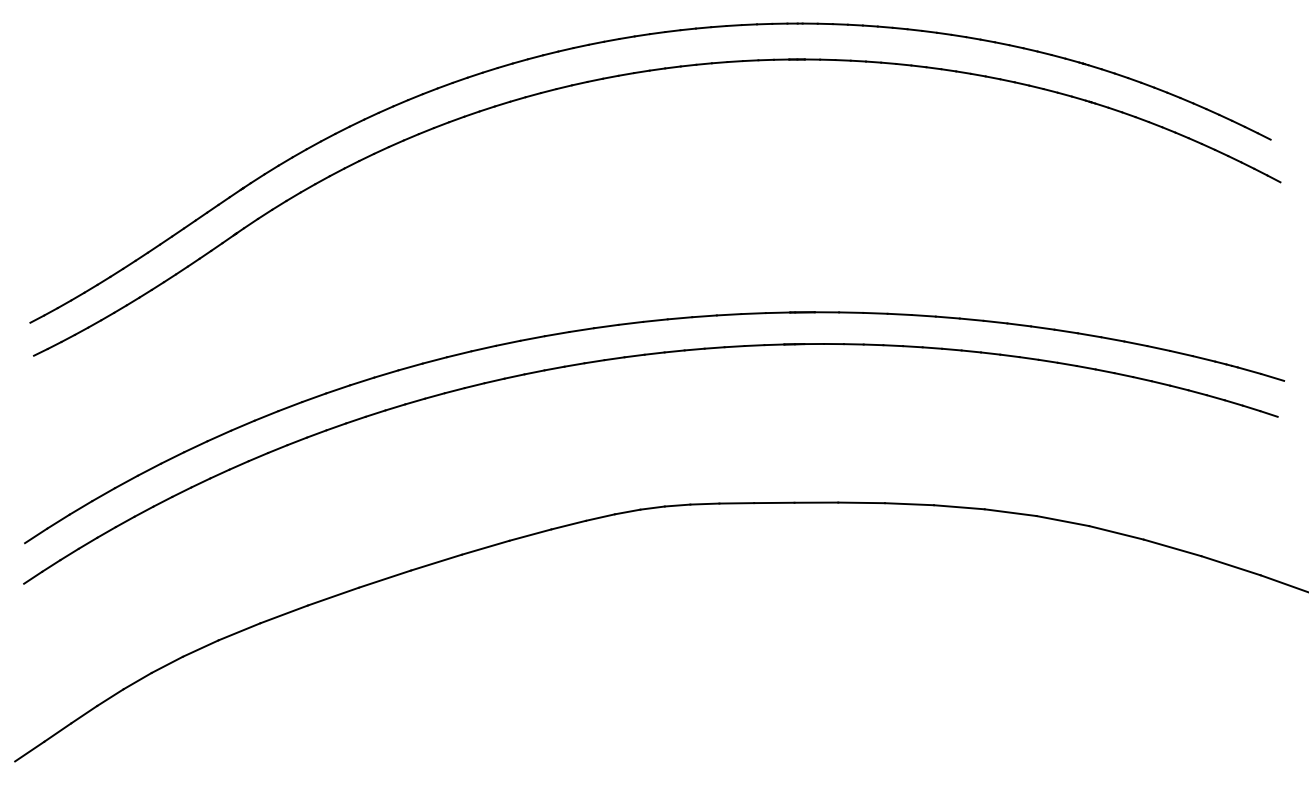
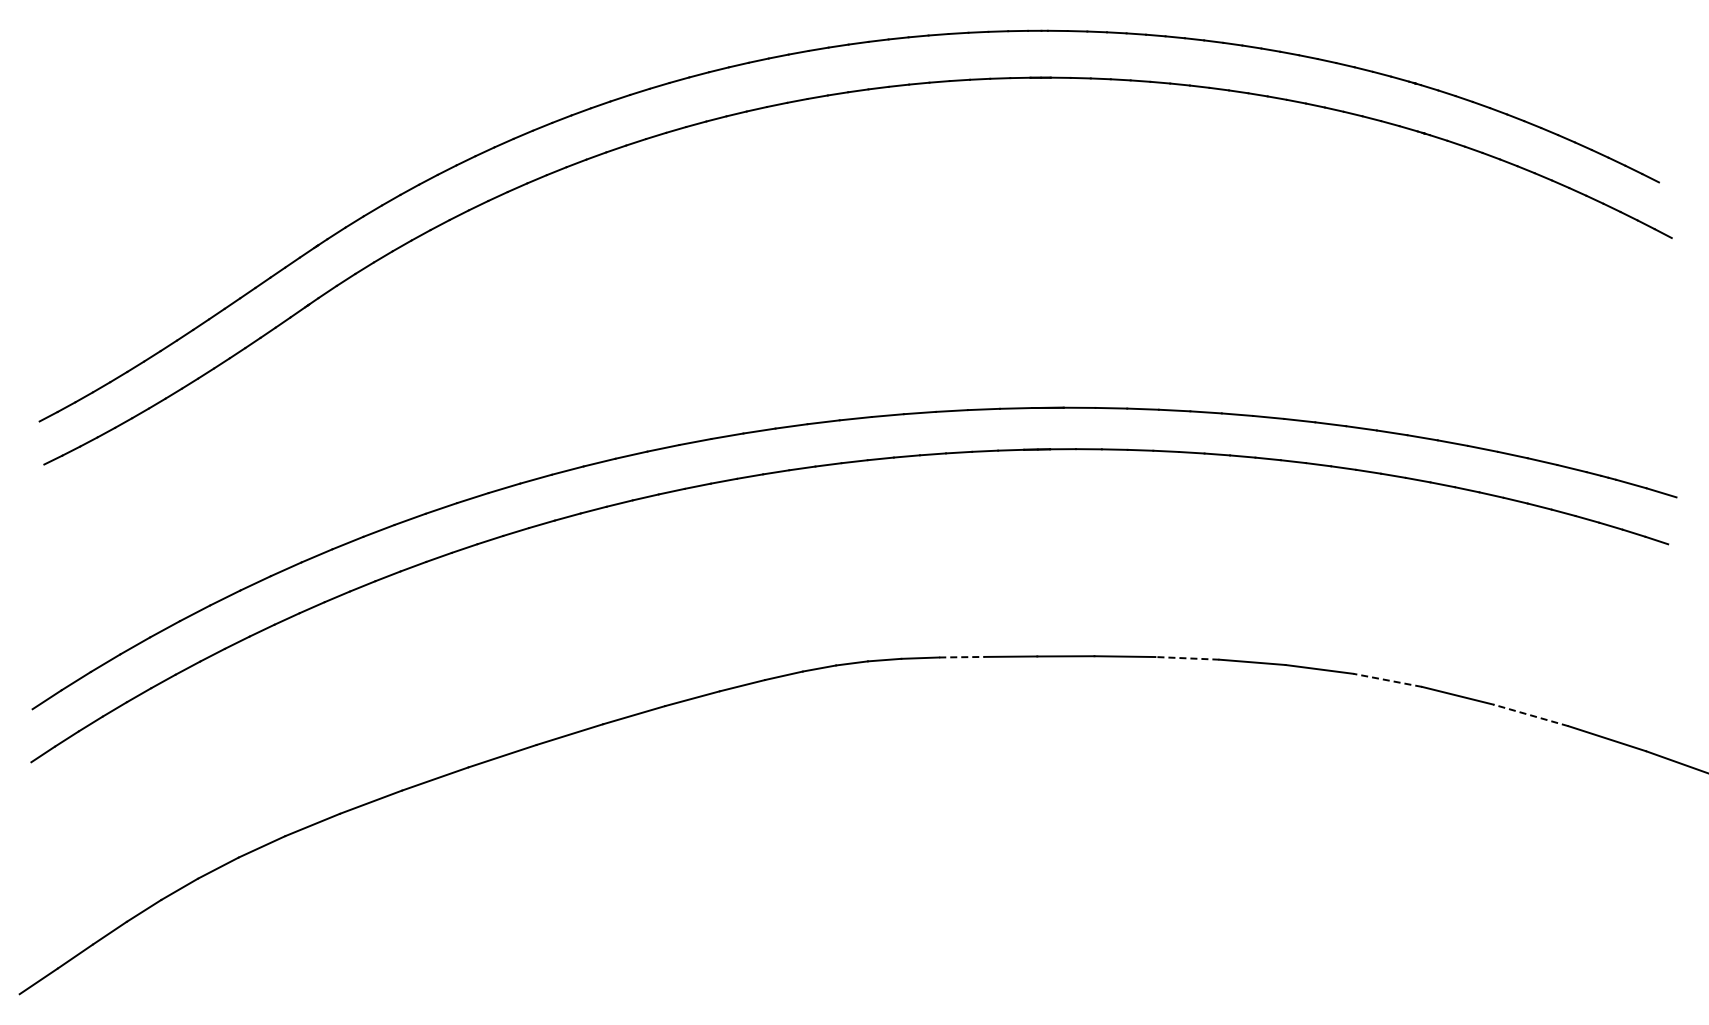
line: (736, 503) -> (961, 657), solid -> dashed
line: (908, 504) -> (1186, 658), solid -> dashed
line: (1062, 521) -> (1387, 680), solid -> dashed
line: (1172, 547) -> (1530, 715), solid -> dashed

